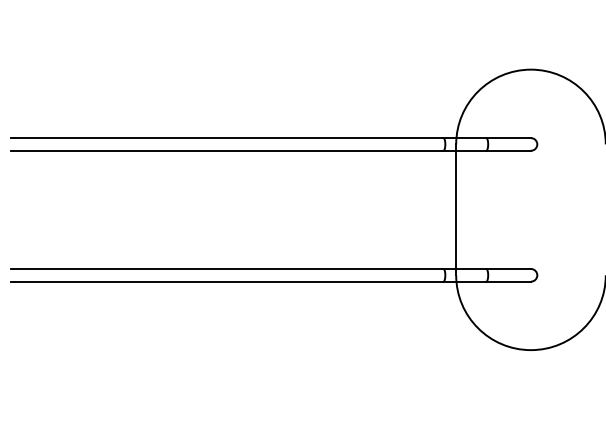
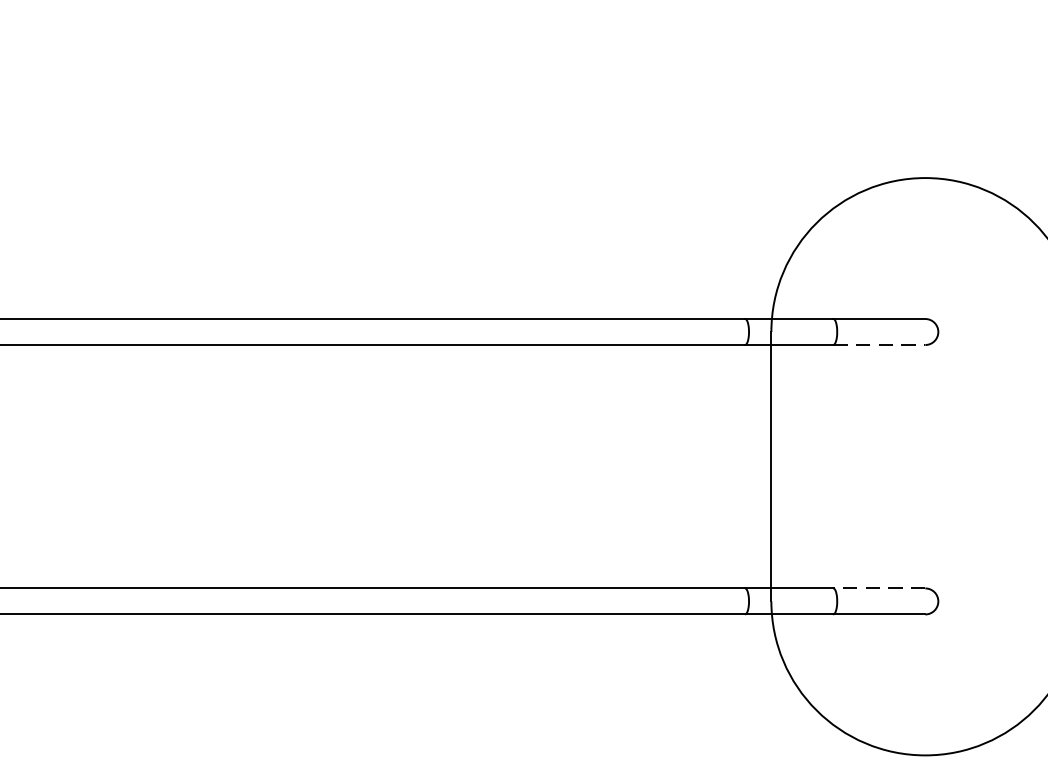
line: (509, 150) -> (881, 344), solid -> dashed
line: (508, 269) -> (879, 589), solid -> dashed

